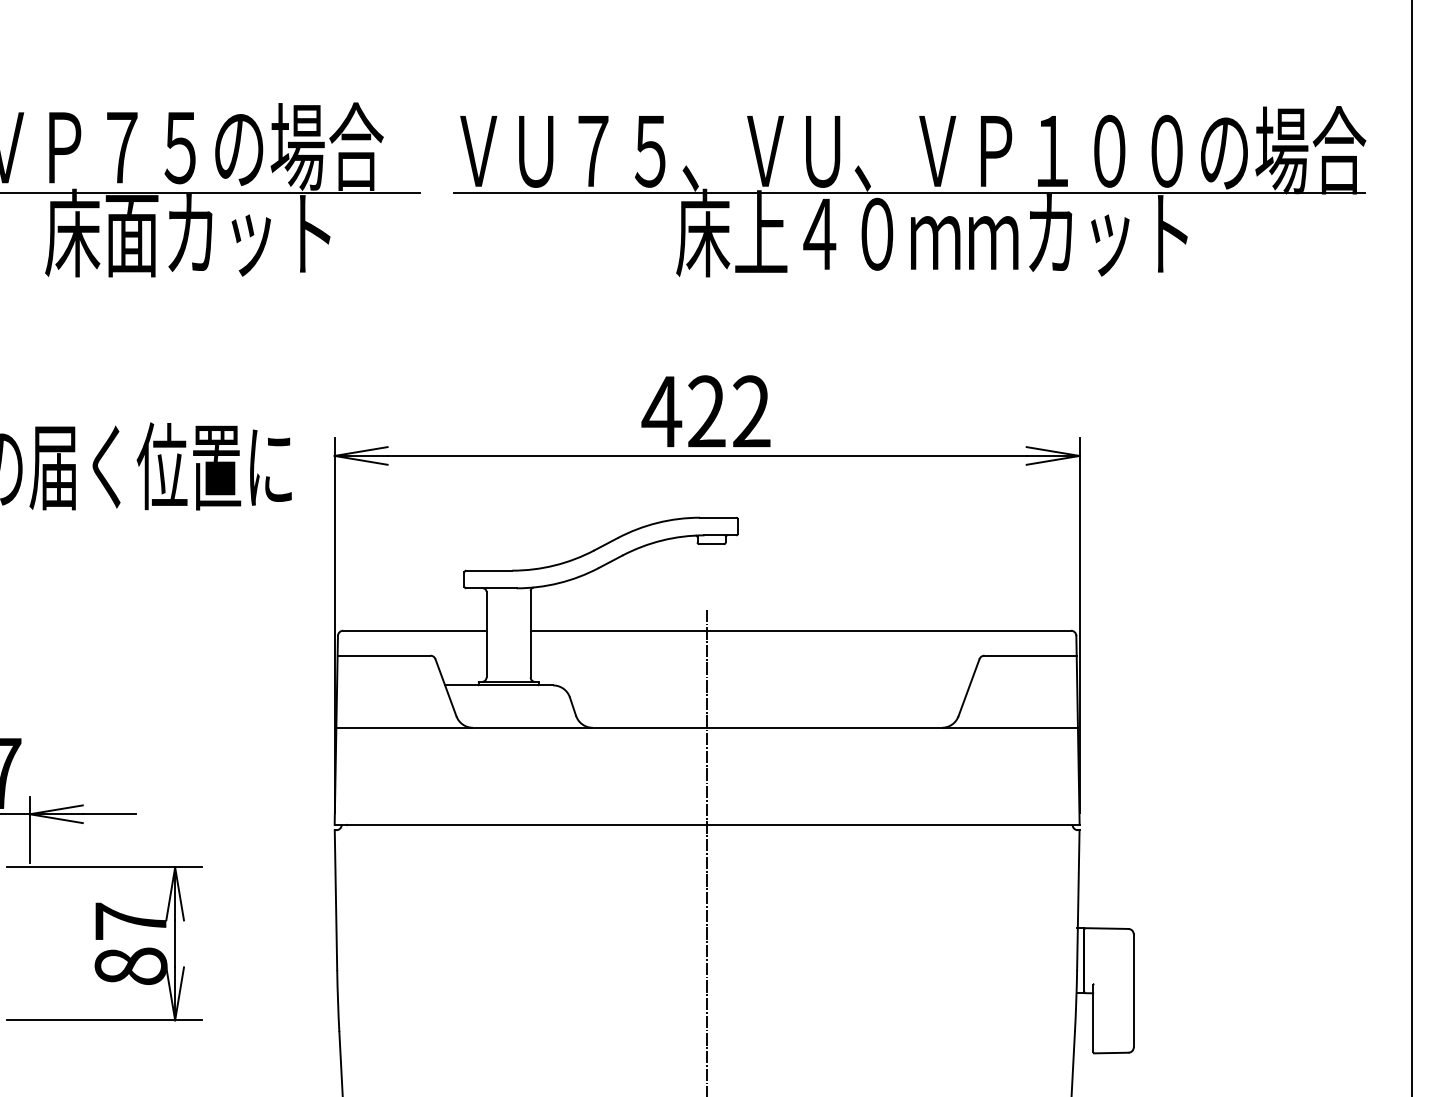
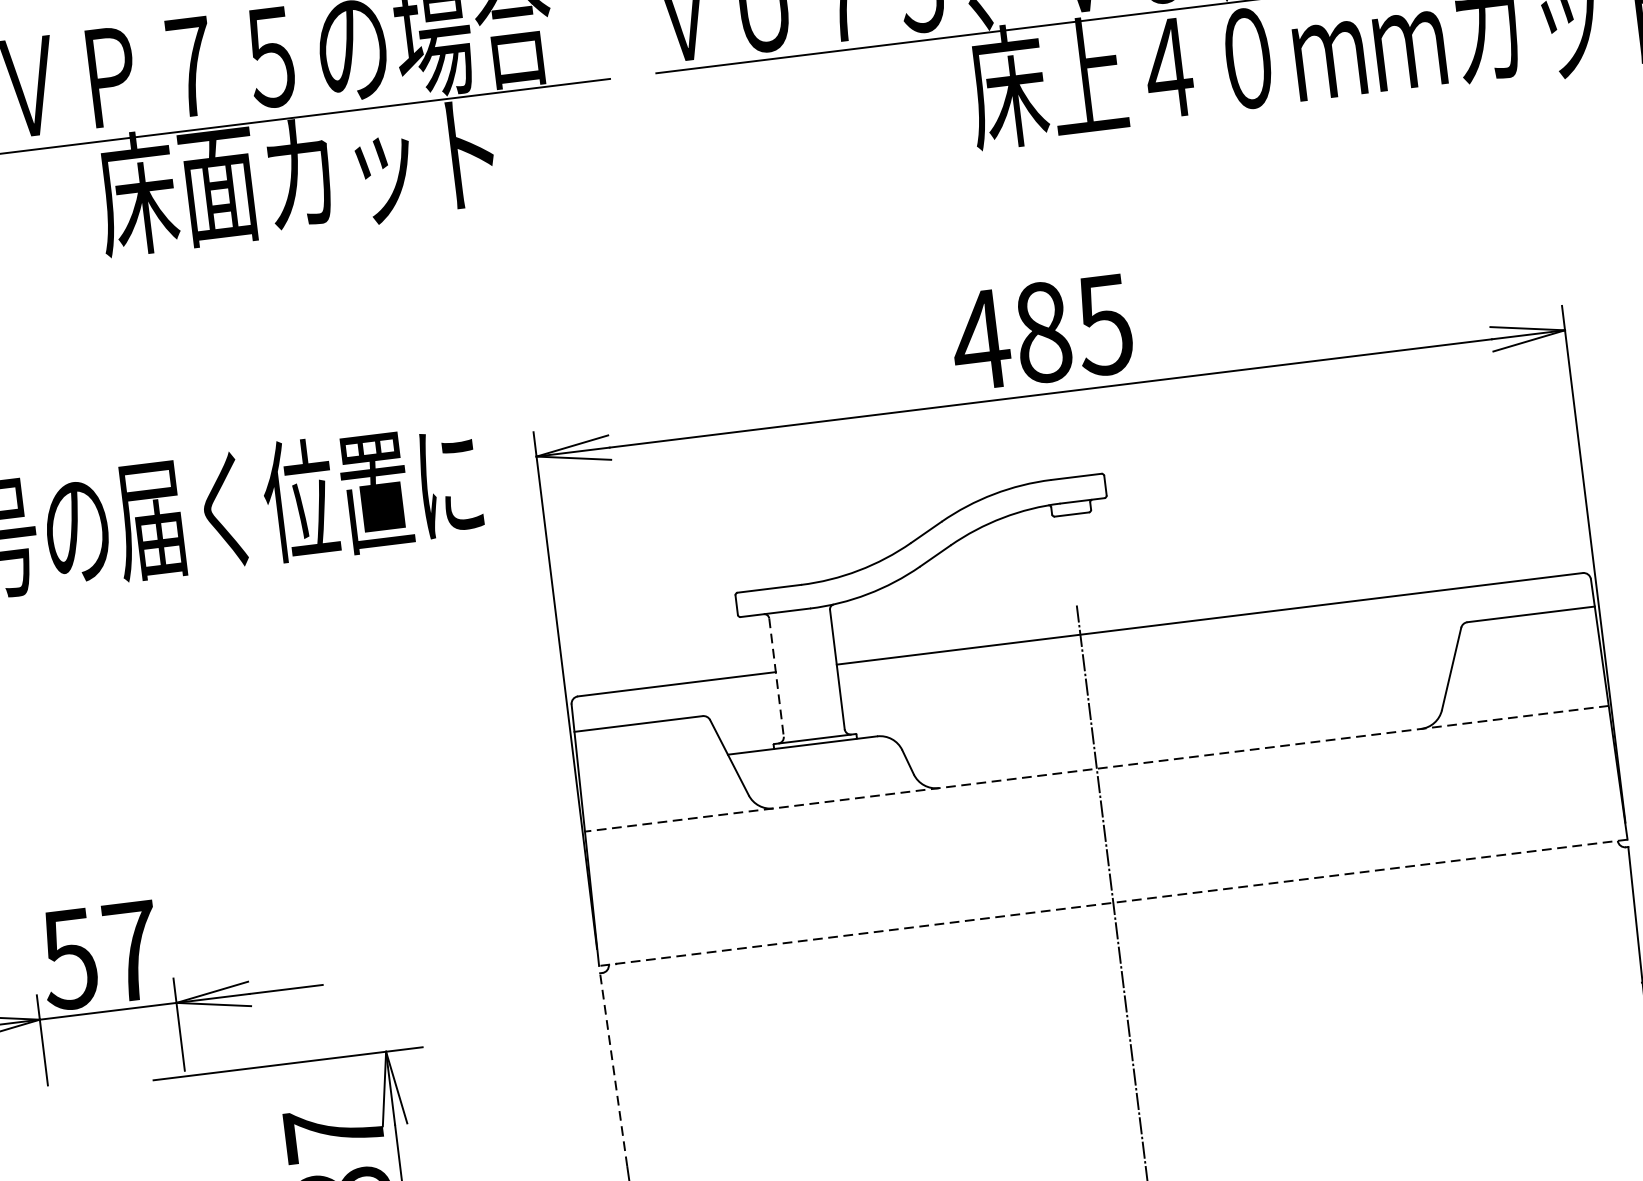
text: (729, 411) -> (1074, 328), 422 -> 485
line: (486, 634) -> (776, 677), solid -> dashed
line: (707, 727) -> (1097, 768), solid -> dashed
line: (706, 824) -> (1112, 902), solid -> dashed
line: (335, 899) -> (612, 1068), solid -> dashed

